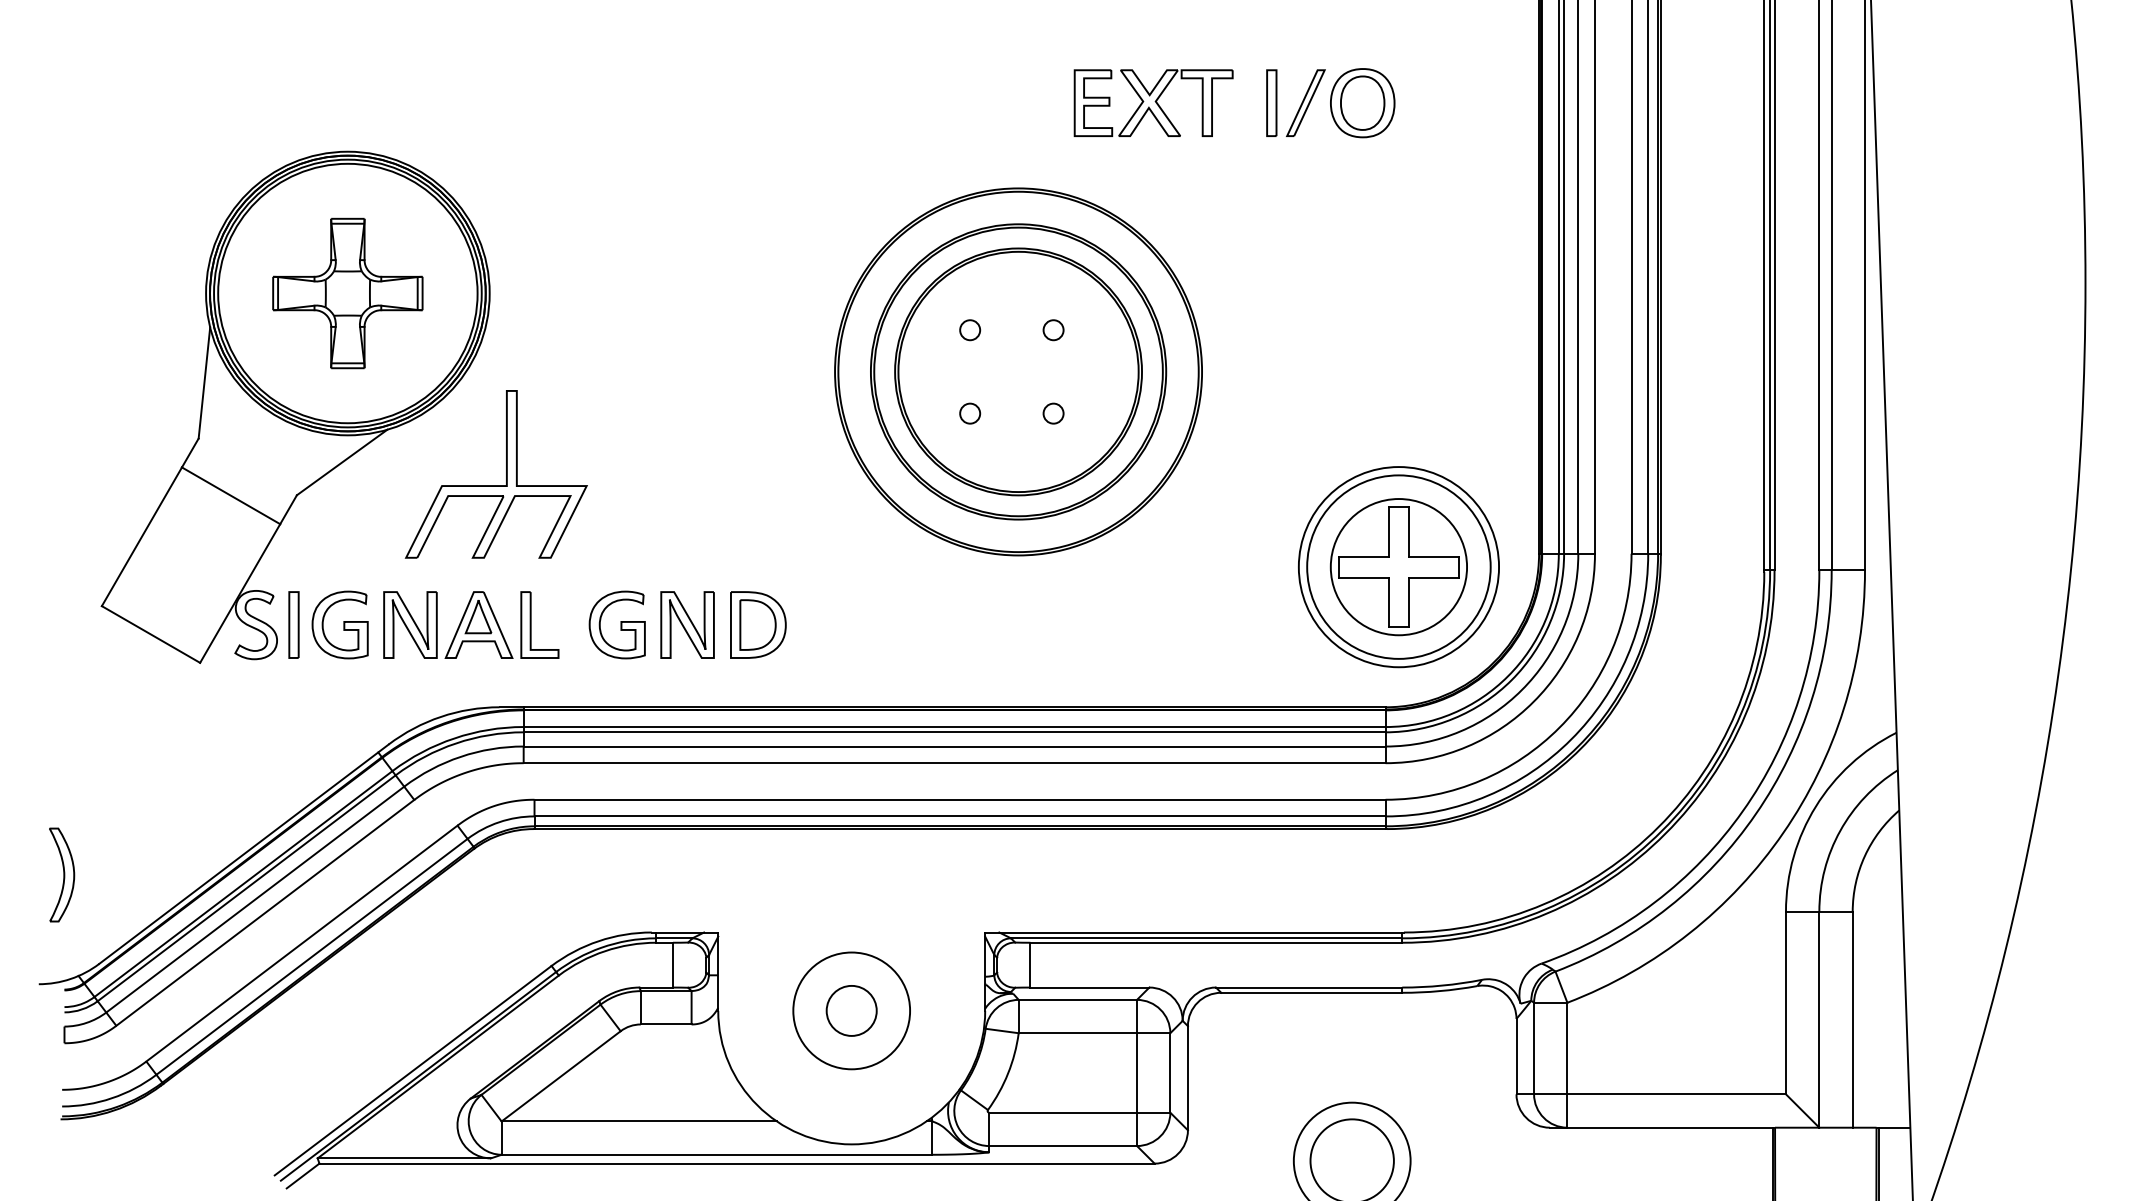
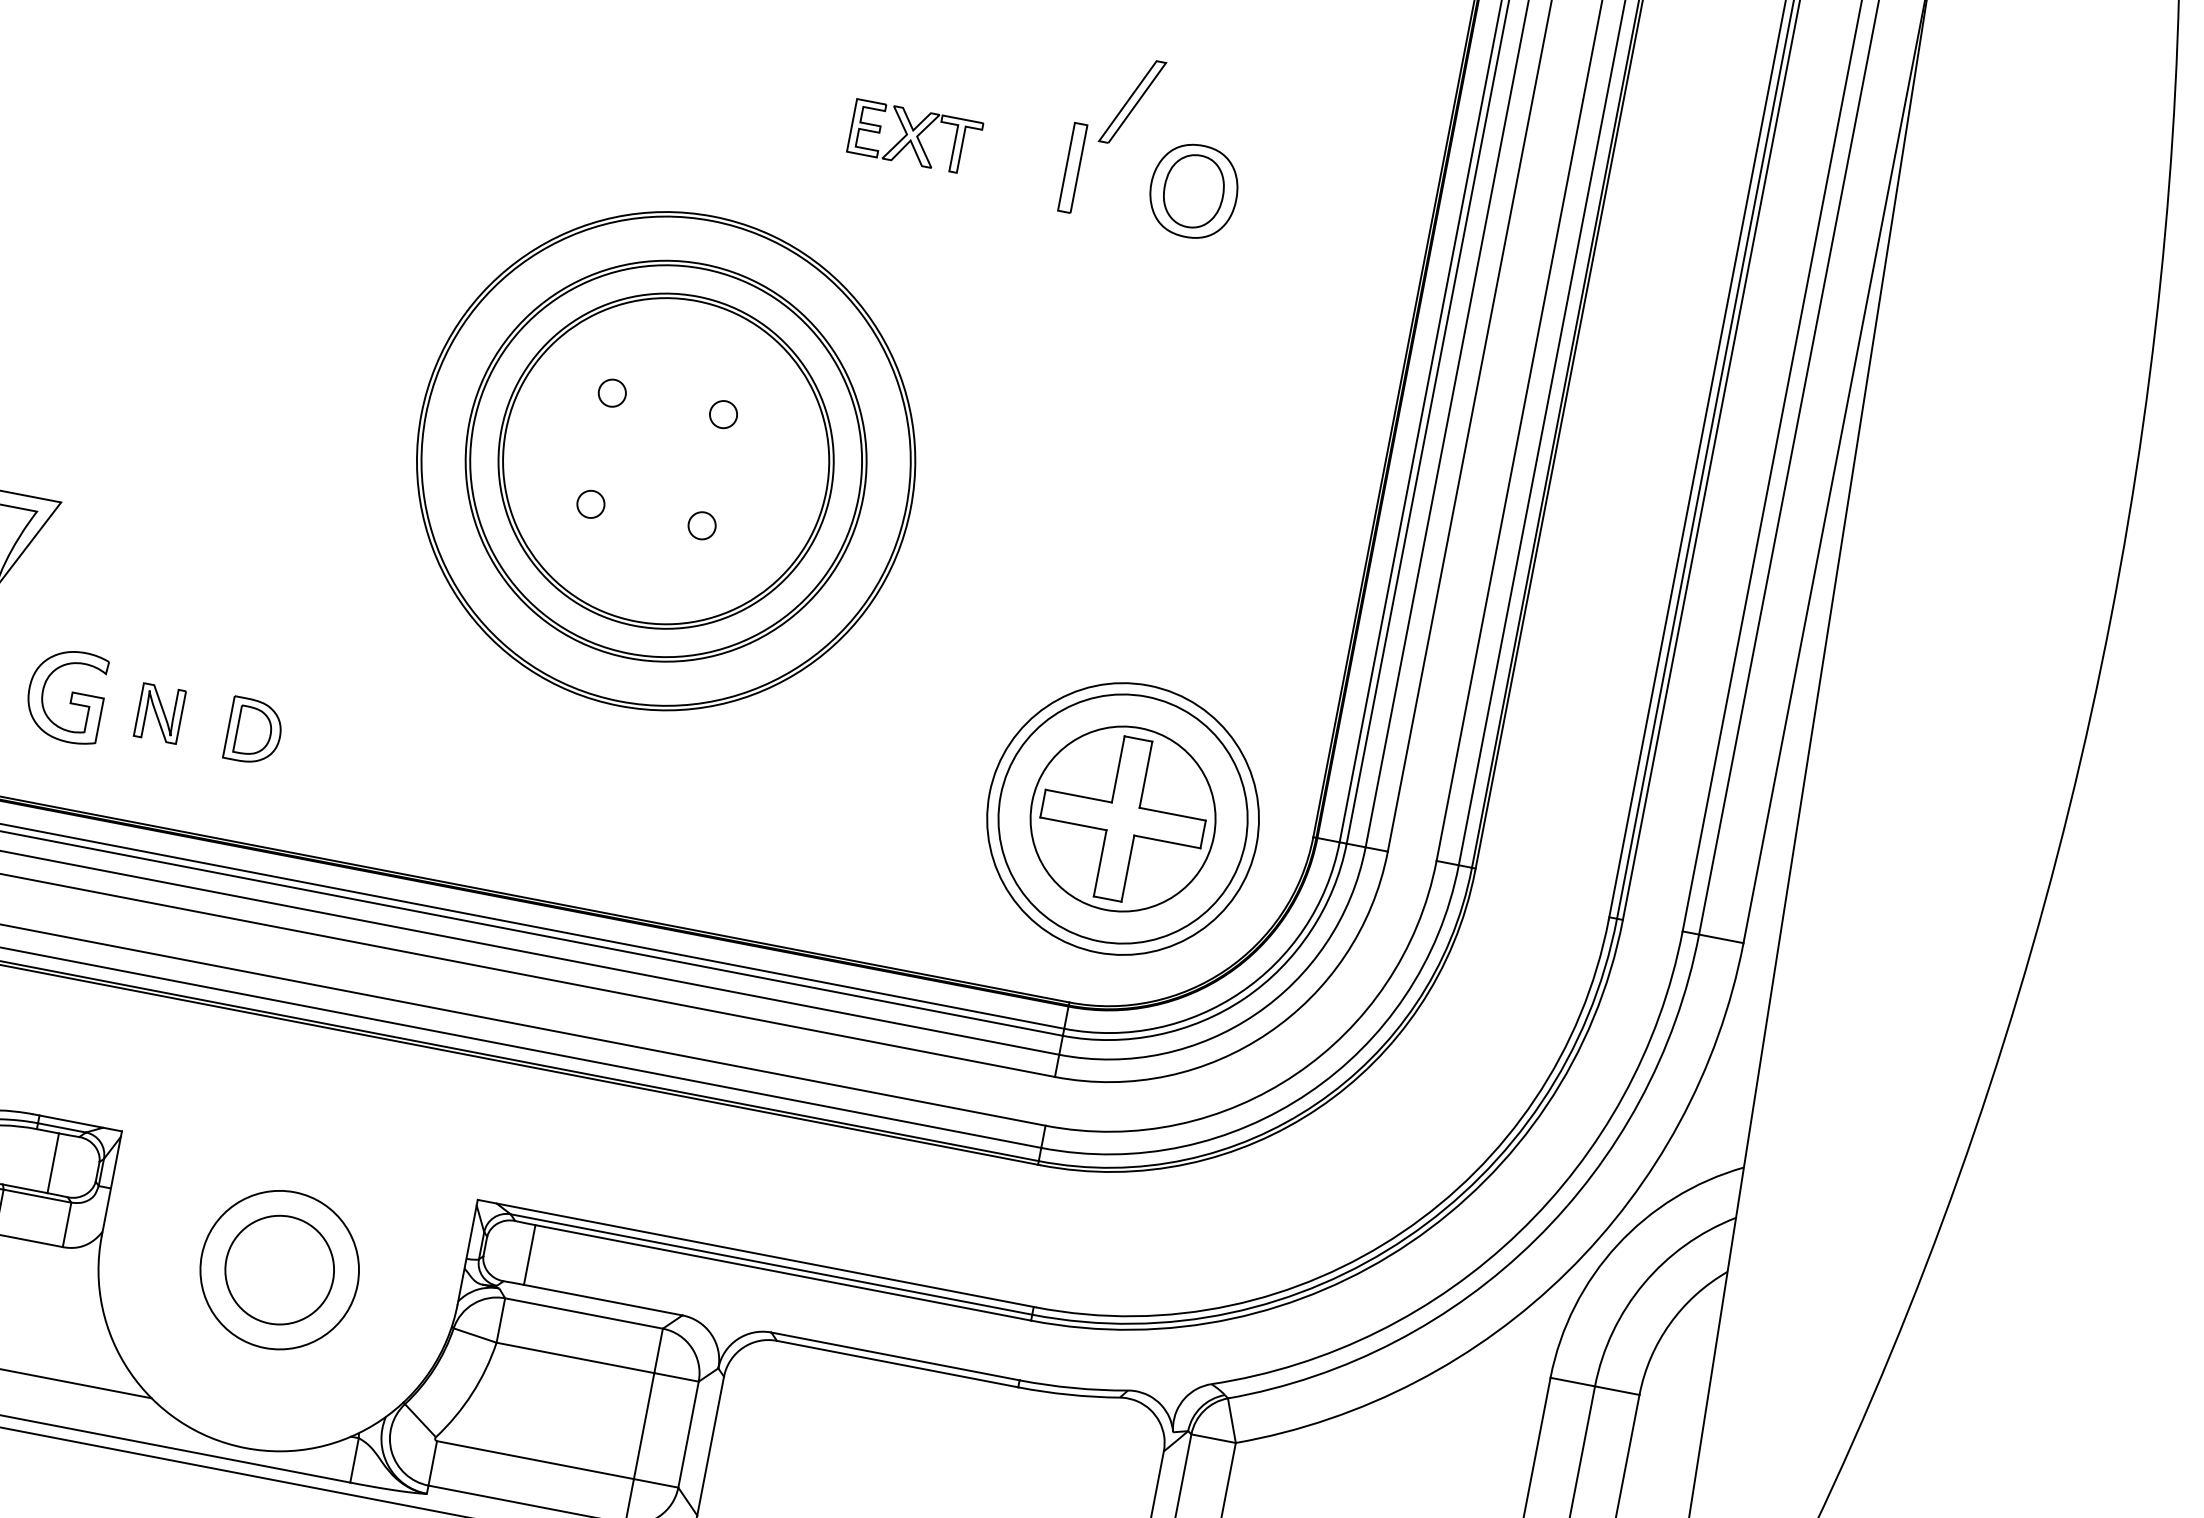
part: (1153, 102) -> (915, 136), size x0.6
part: (1305, 102) -> (1132, 101), moved
part: (687, 624) -> (160, 712), size x0.6
part: (758, 624) -> (254, 731), size x0.7
circle: (851, 1010) -> (279, 1269), size x1.6

